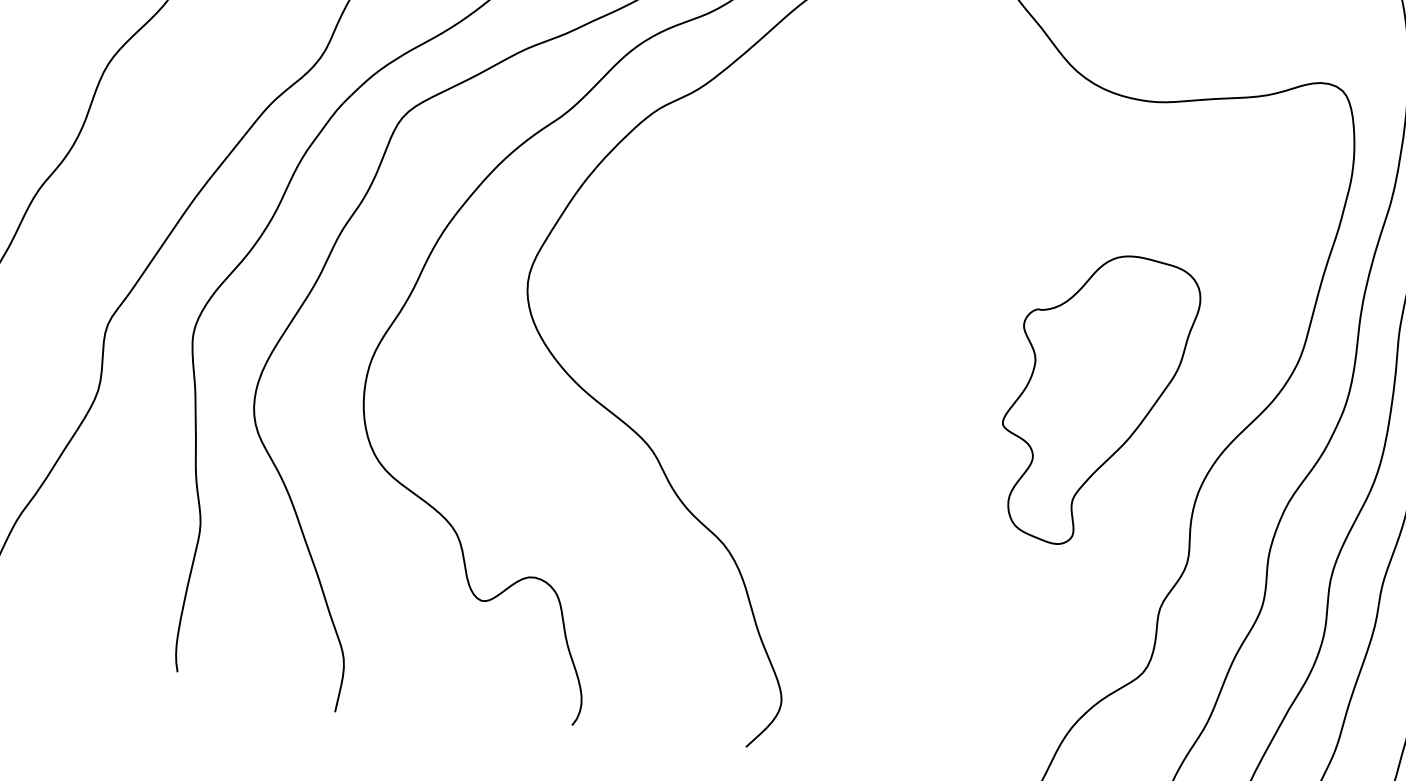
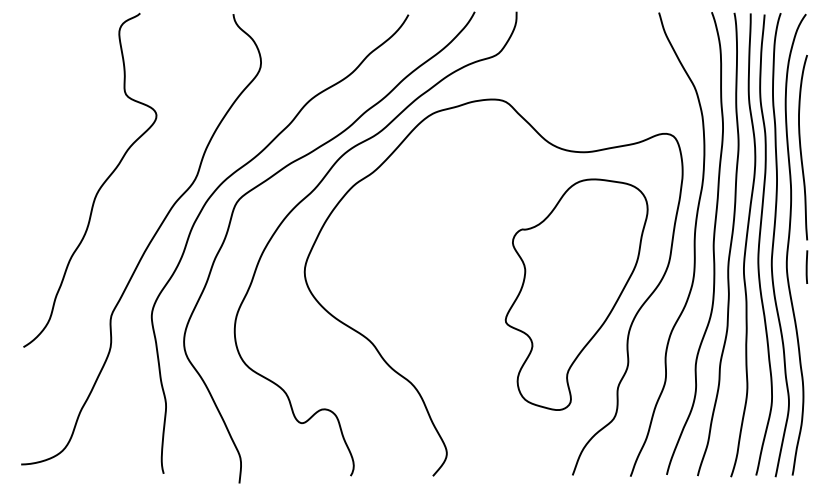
part: (1096, 400) -> (576, 294), size x1.67

